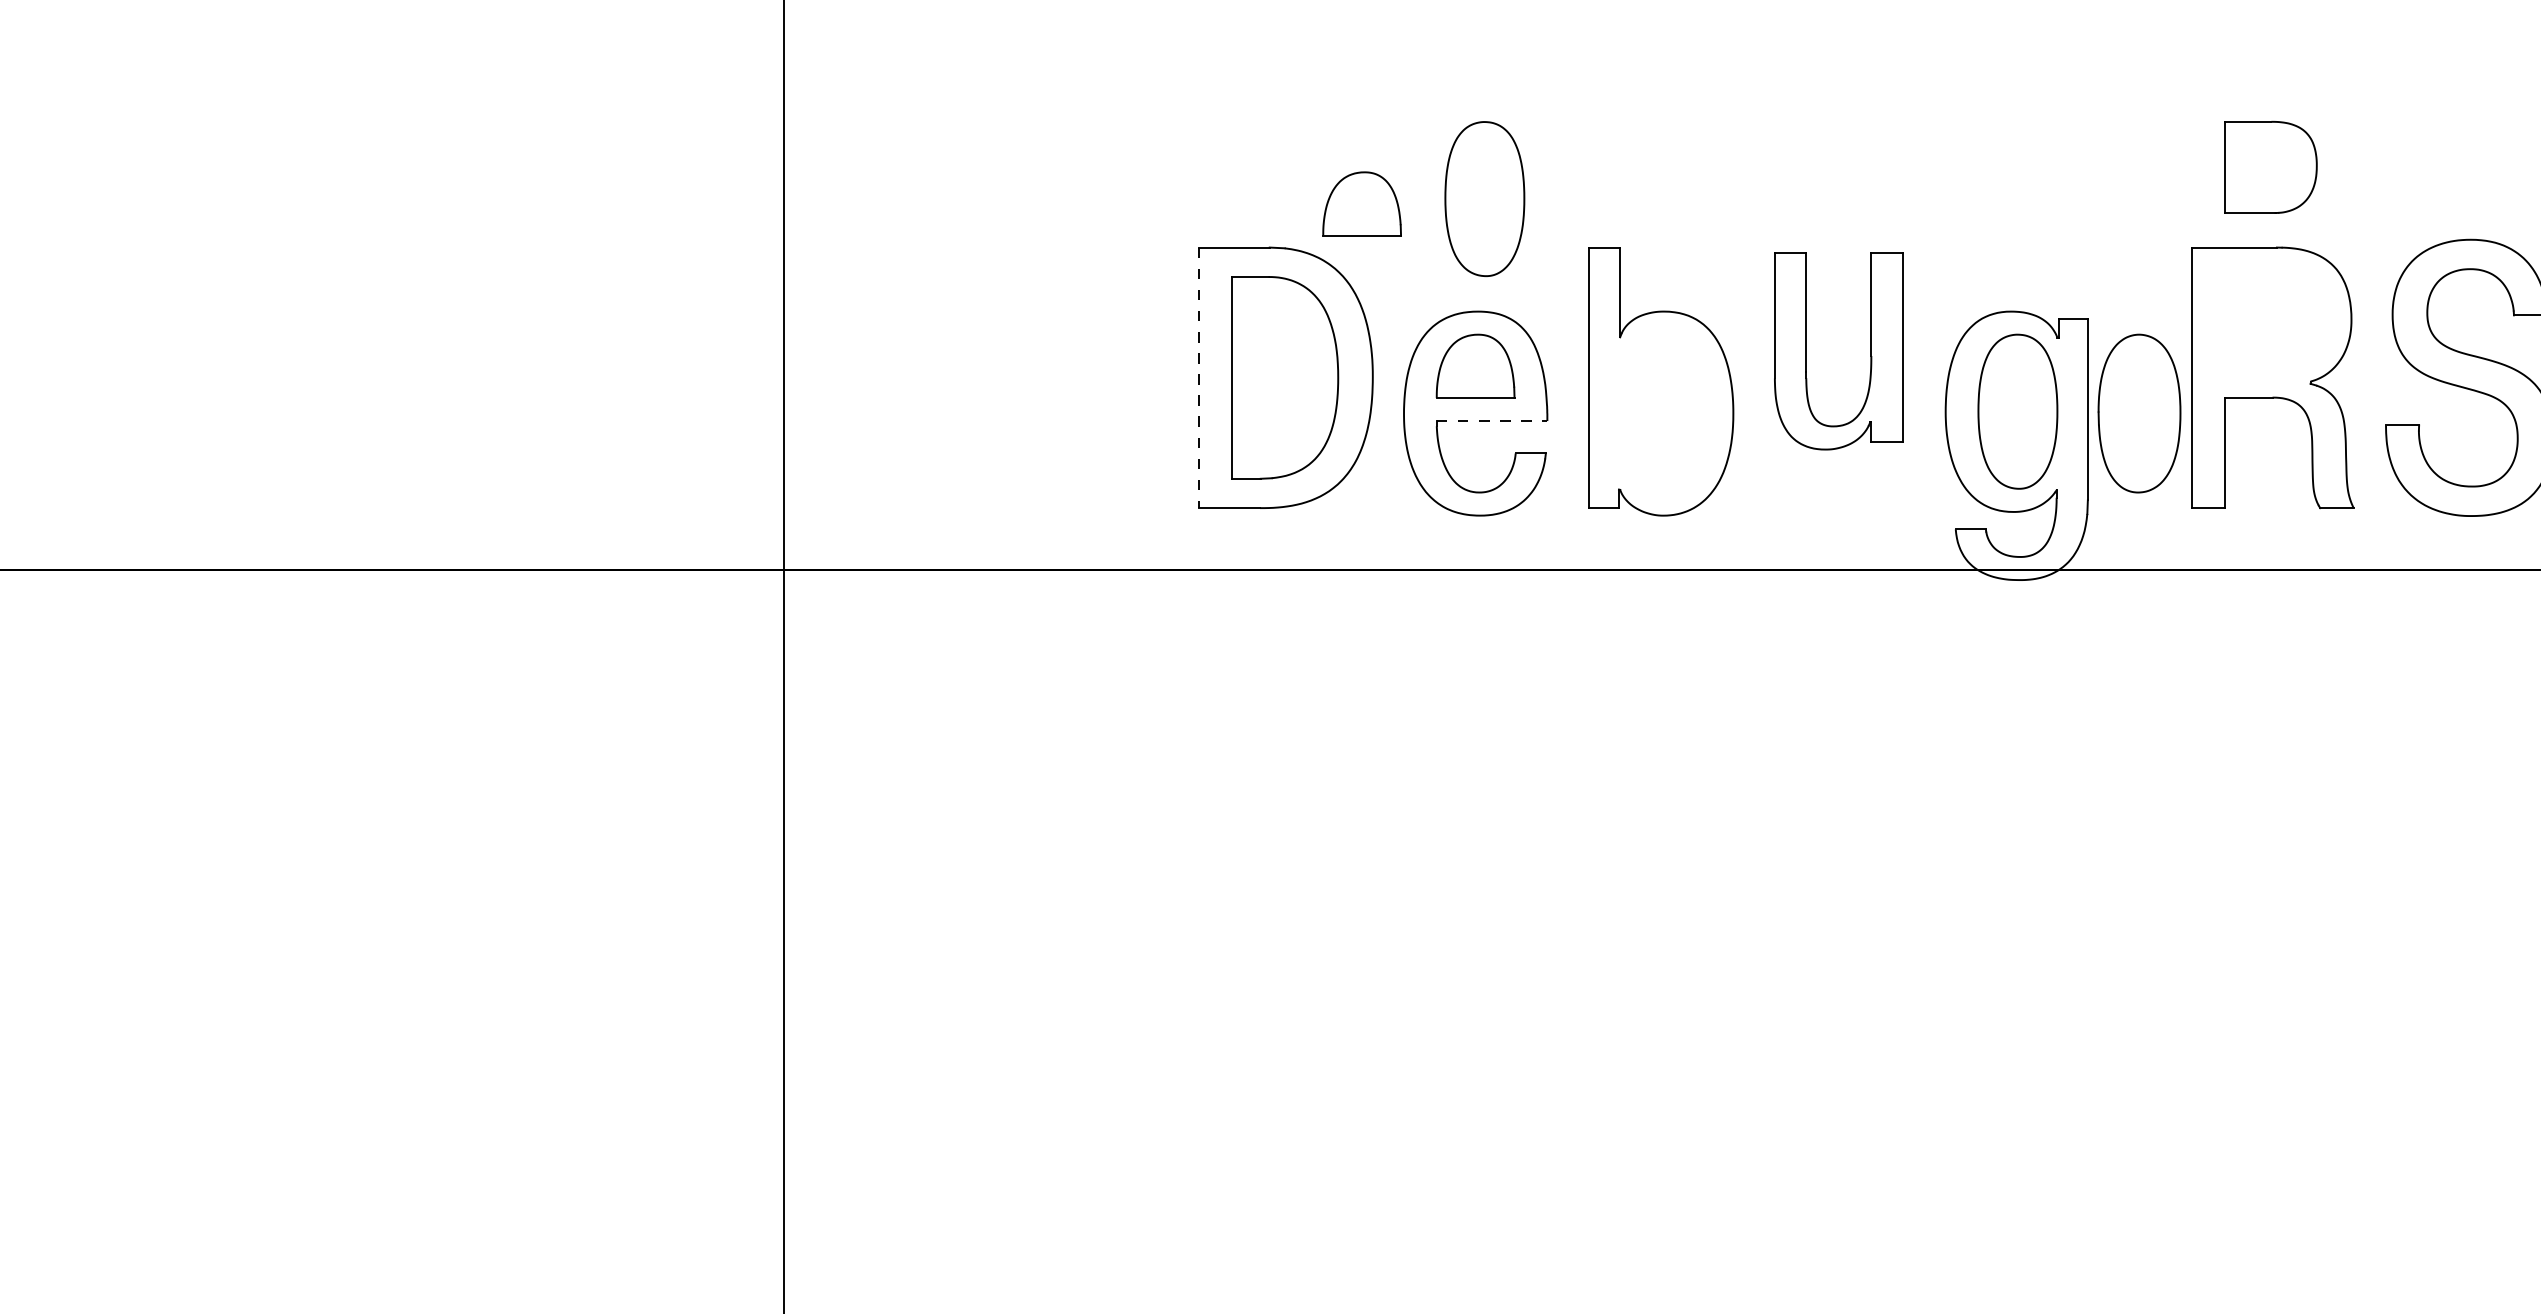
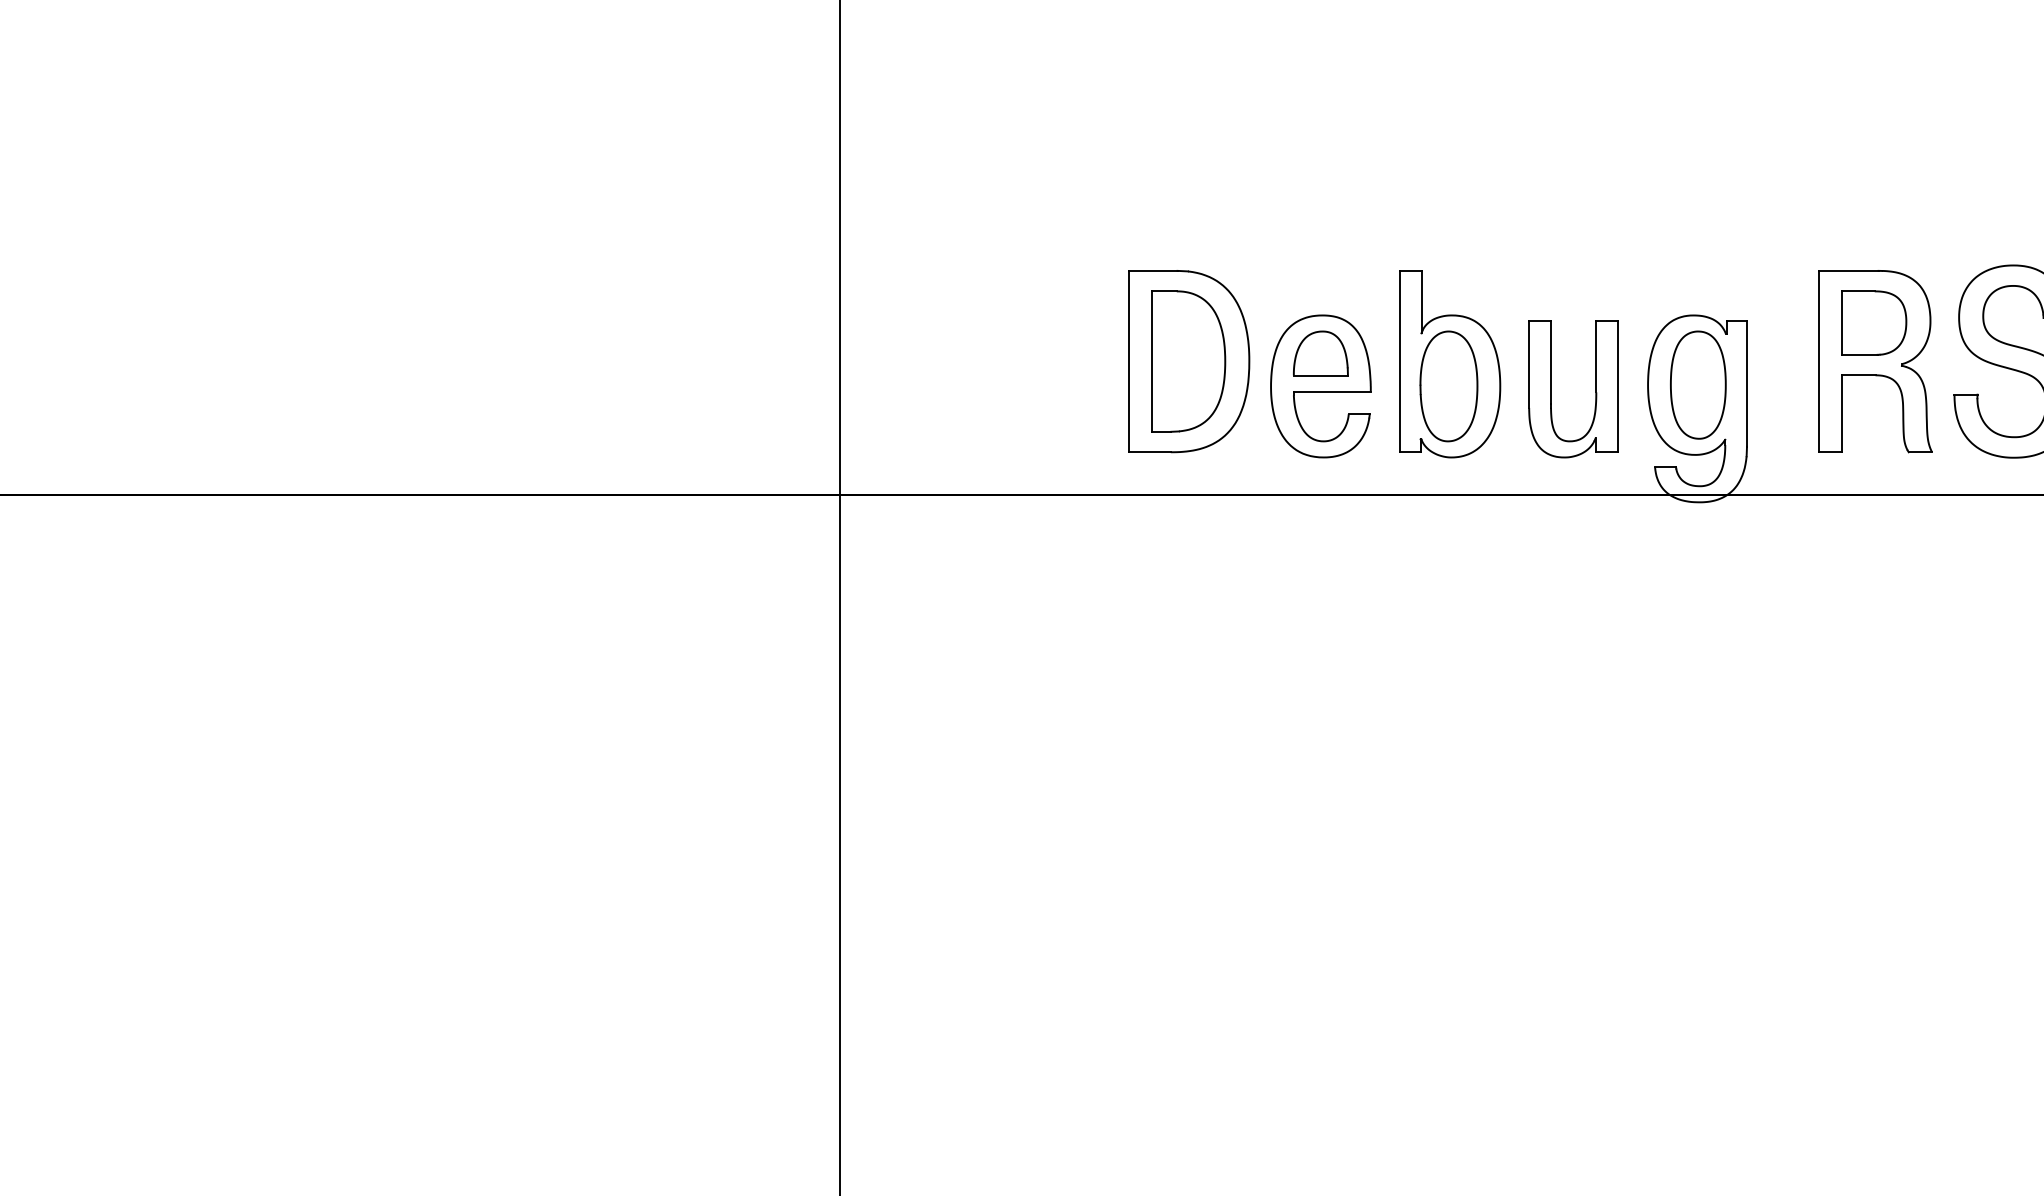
part: (2271, 166) -> (1874, 322), moved
part: (1485, 198) -> (1327, 236), removed
part: (1361, 203) -> (1241, 240), removed
part: (1806, 351) -> (1551, 389), moved
line: (1199, 377) -> (1128, 361), dashed -> solid
part: (2138, 413) -> (1448, 386), moved
line: (1492, 420) -> (1332, 391), dashed -> solid

